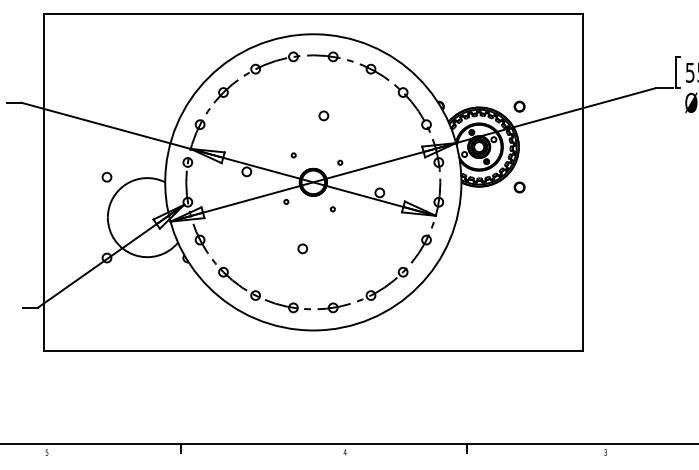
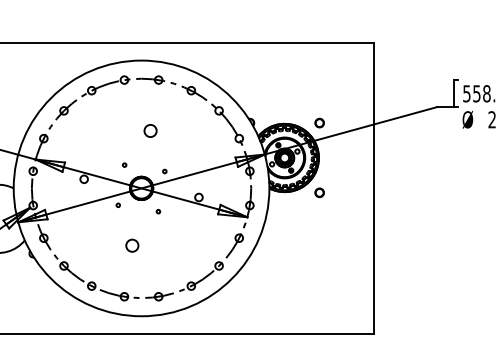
circle: (323, 115) -> (150, 130), size x1.6
circle: (302, 248) -> (132, 245), size x1.6

